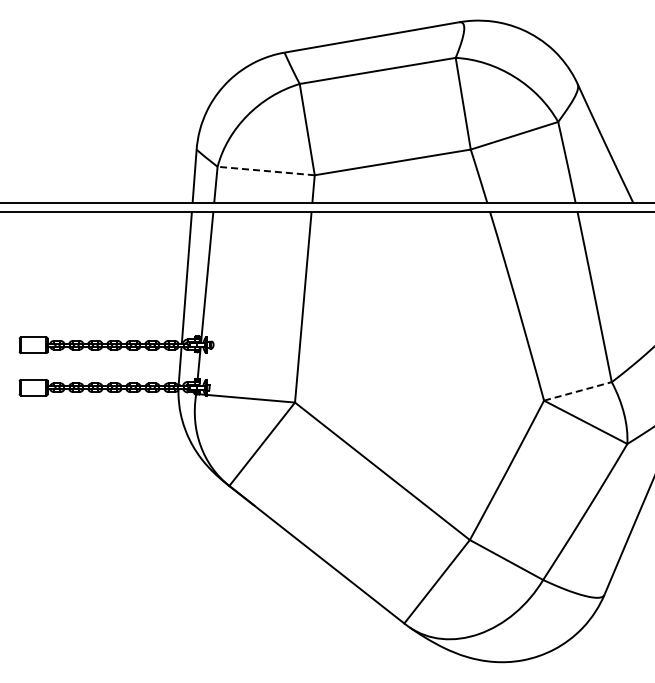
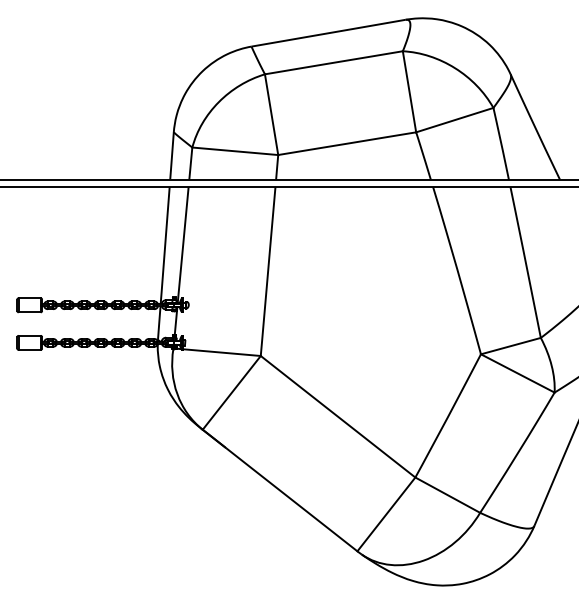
line: (266, 171) -> (235, 151), dashed -> solid
line: (578, 391) -> (511, 346), dashed -> solid

